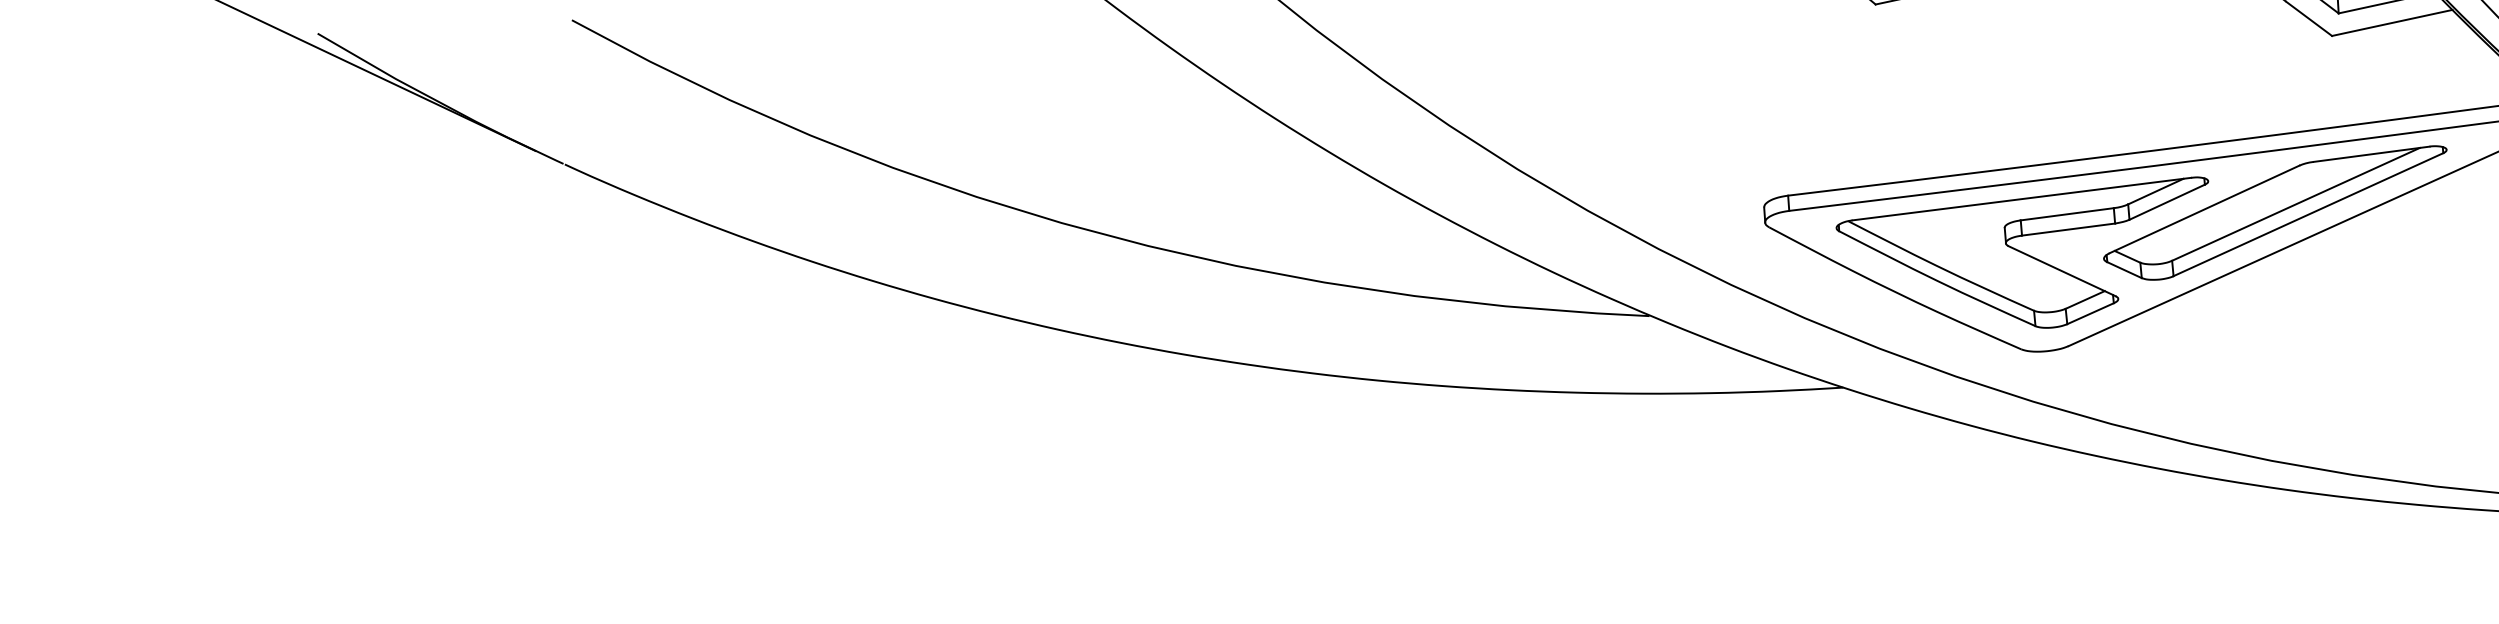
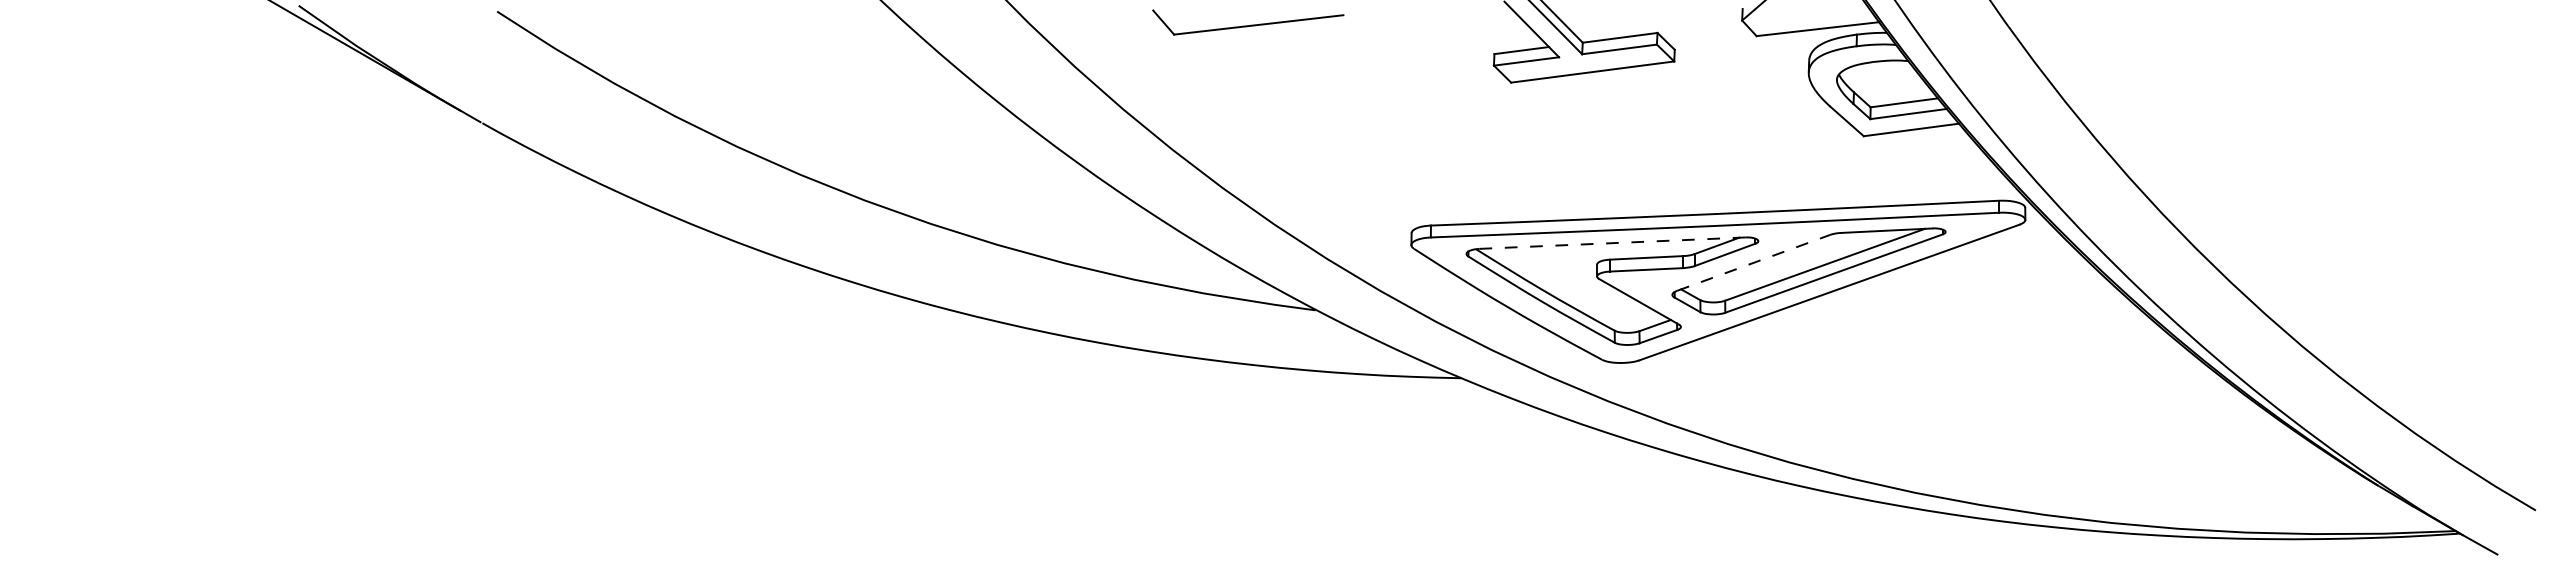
line: (2022, 199) -> (1612, 243), solid -> dashed
line: (2205, 208) -> (1754, 262), solid -> dashed

